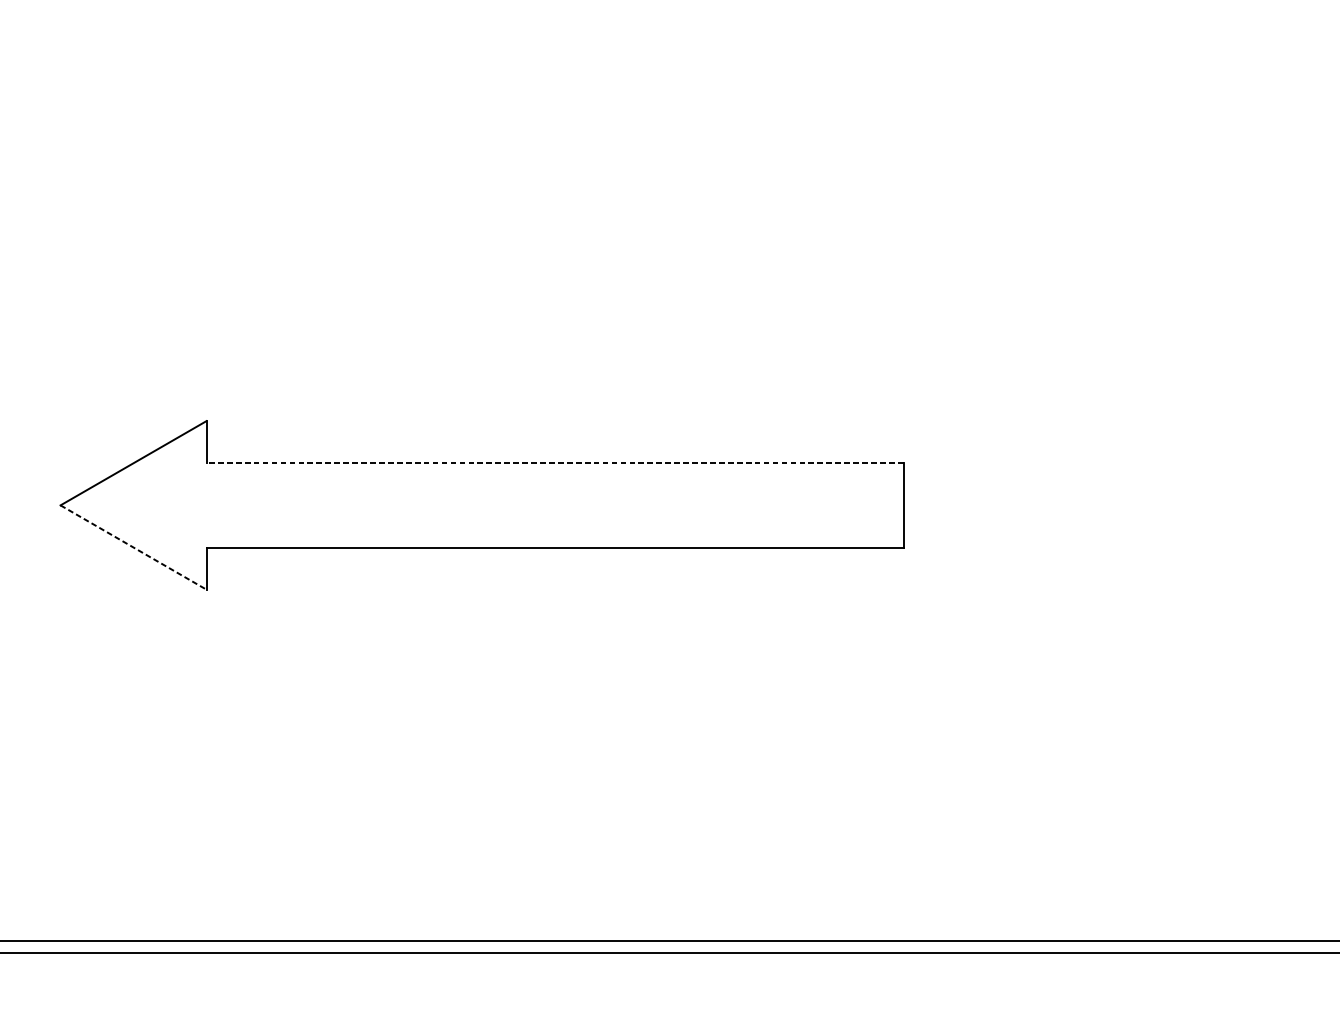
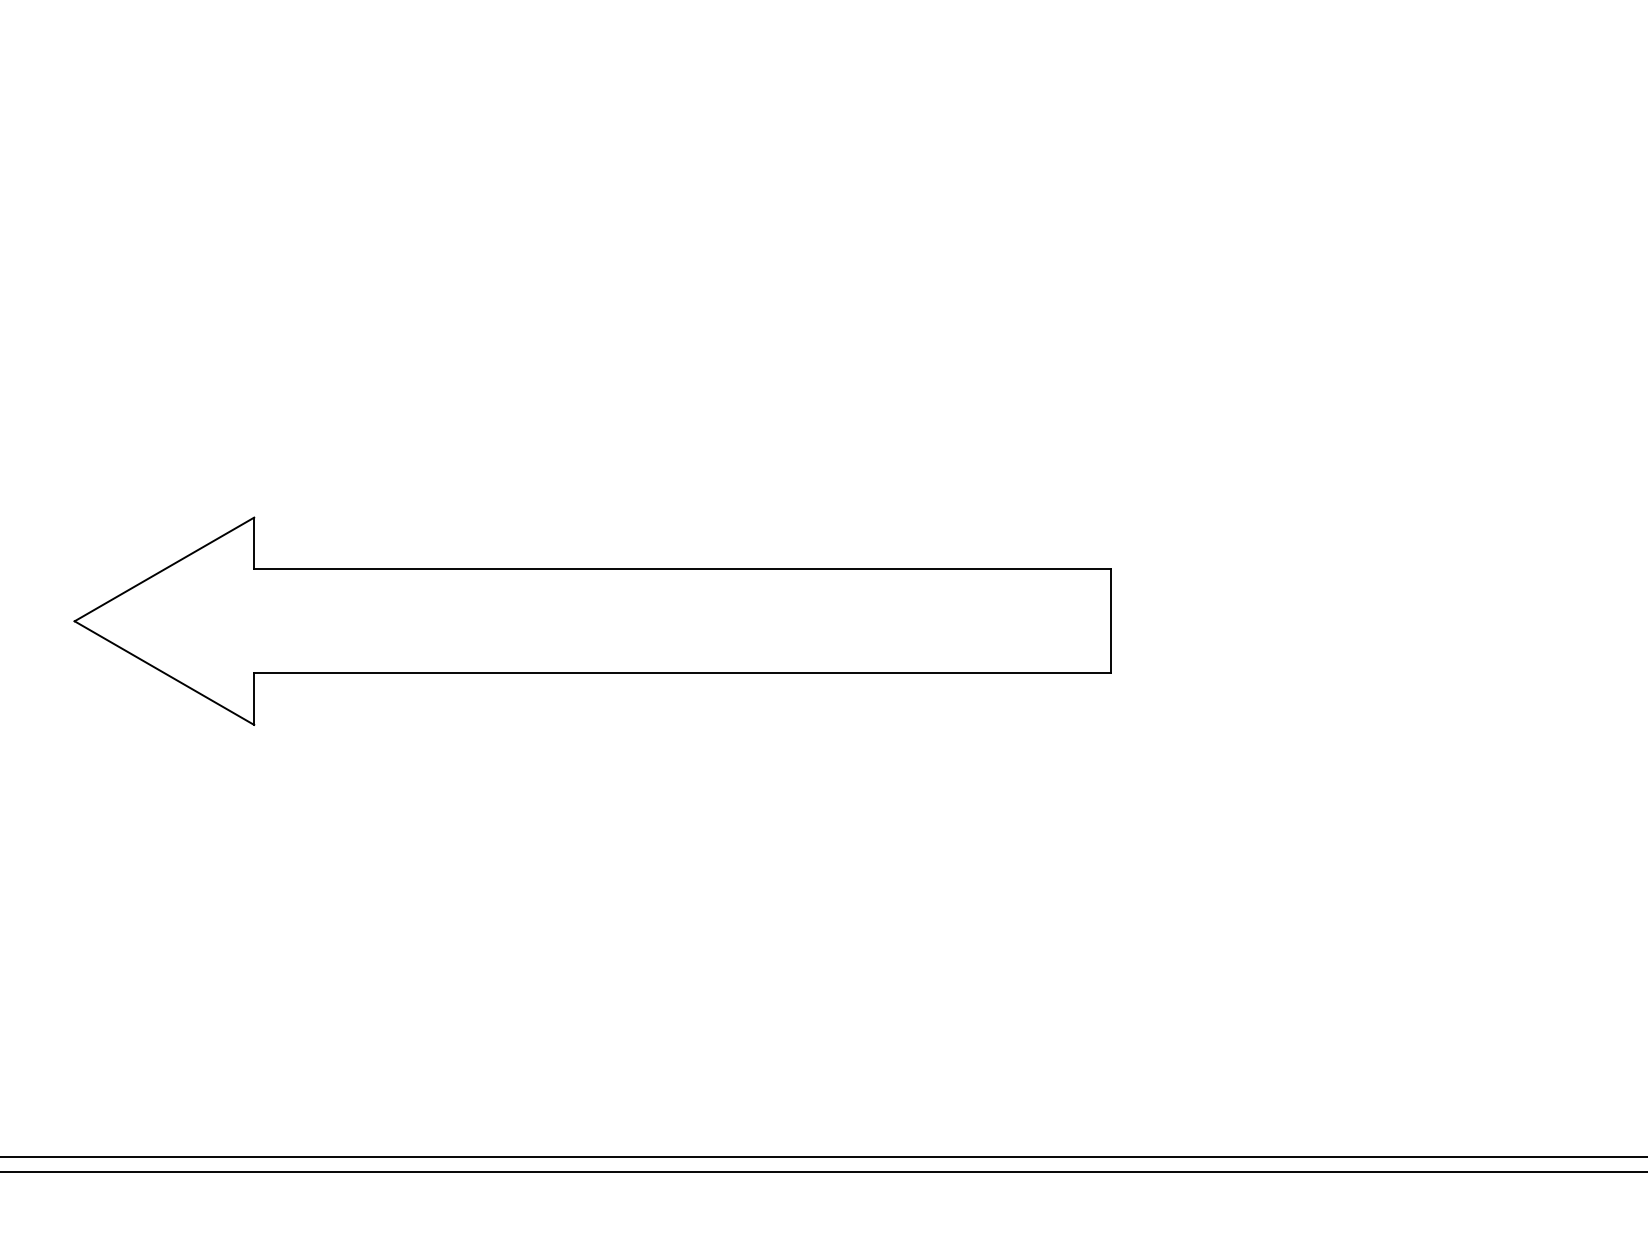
line: (554, 463) -> (682, 569), dashed -> solid
line: (133, 547) -> (164, 673), dashed -> solid

